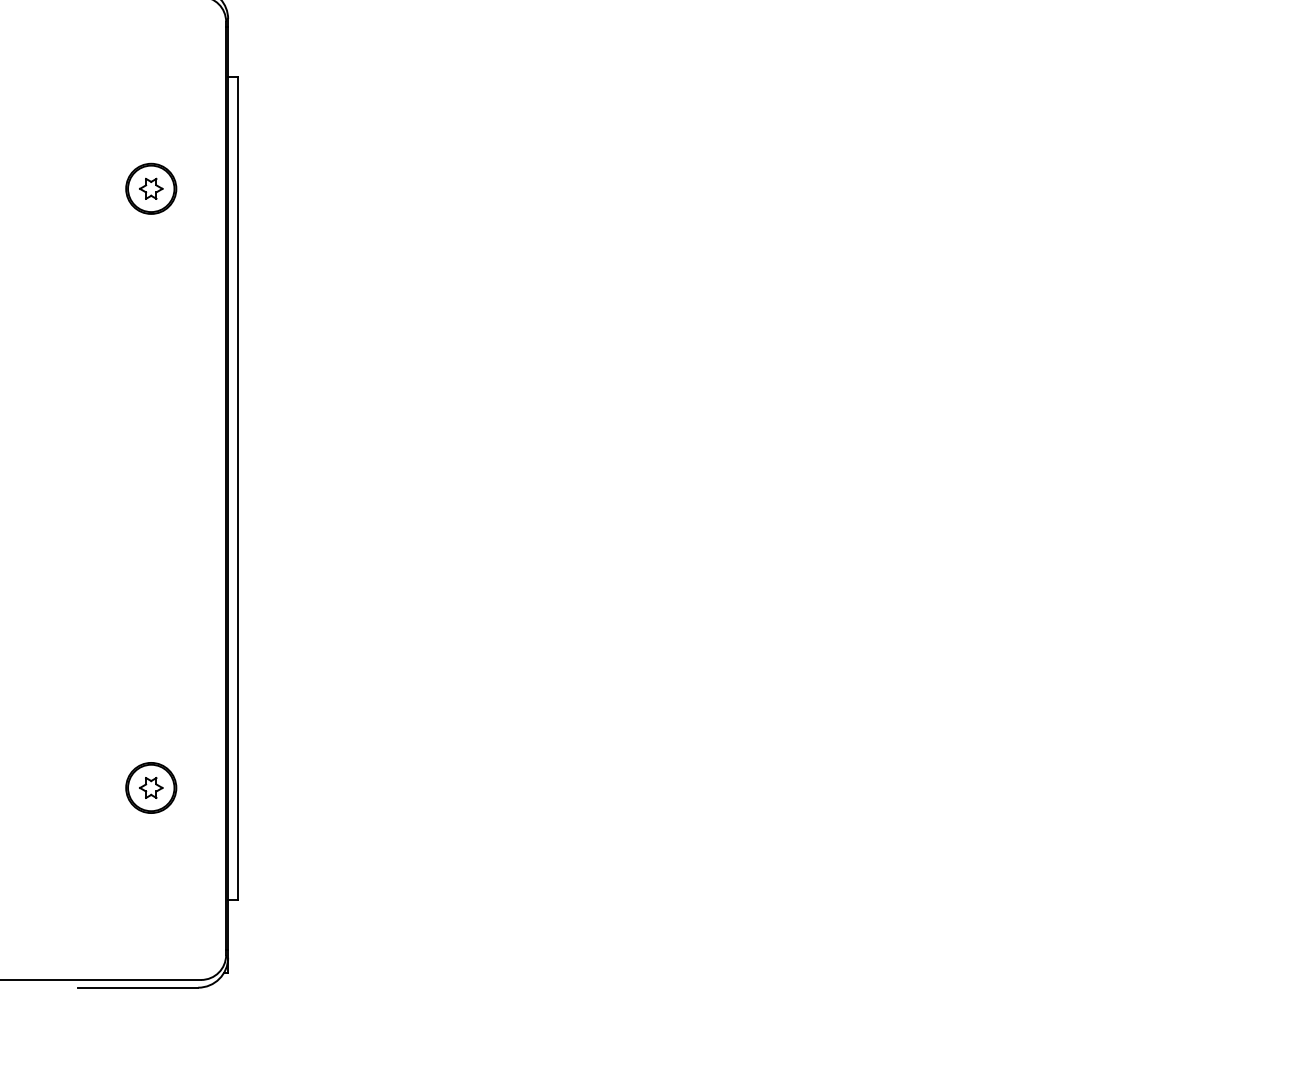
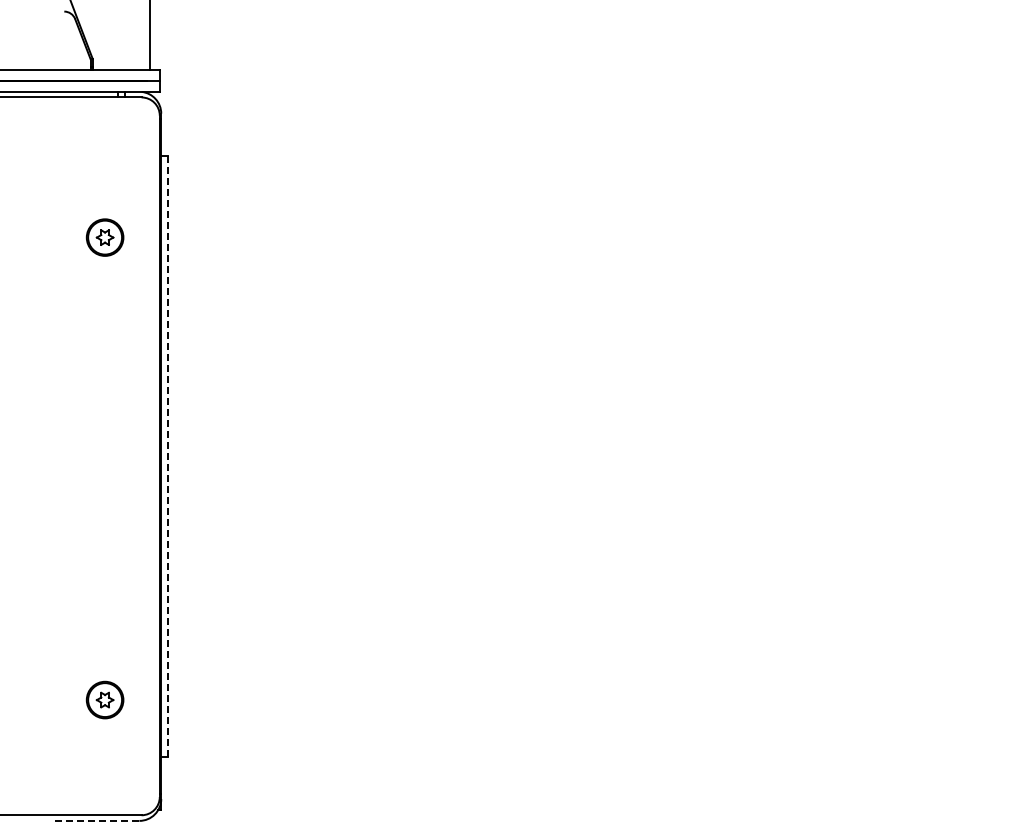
line: (238, 488) -> (168, 456), solid -> dashed
part: (150, 787) -> (104, 699), moved
line: (138, 987) -> (95, 820), solid -> dashed

